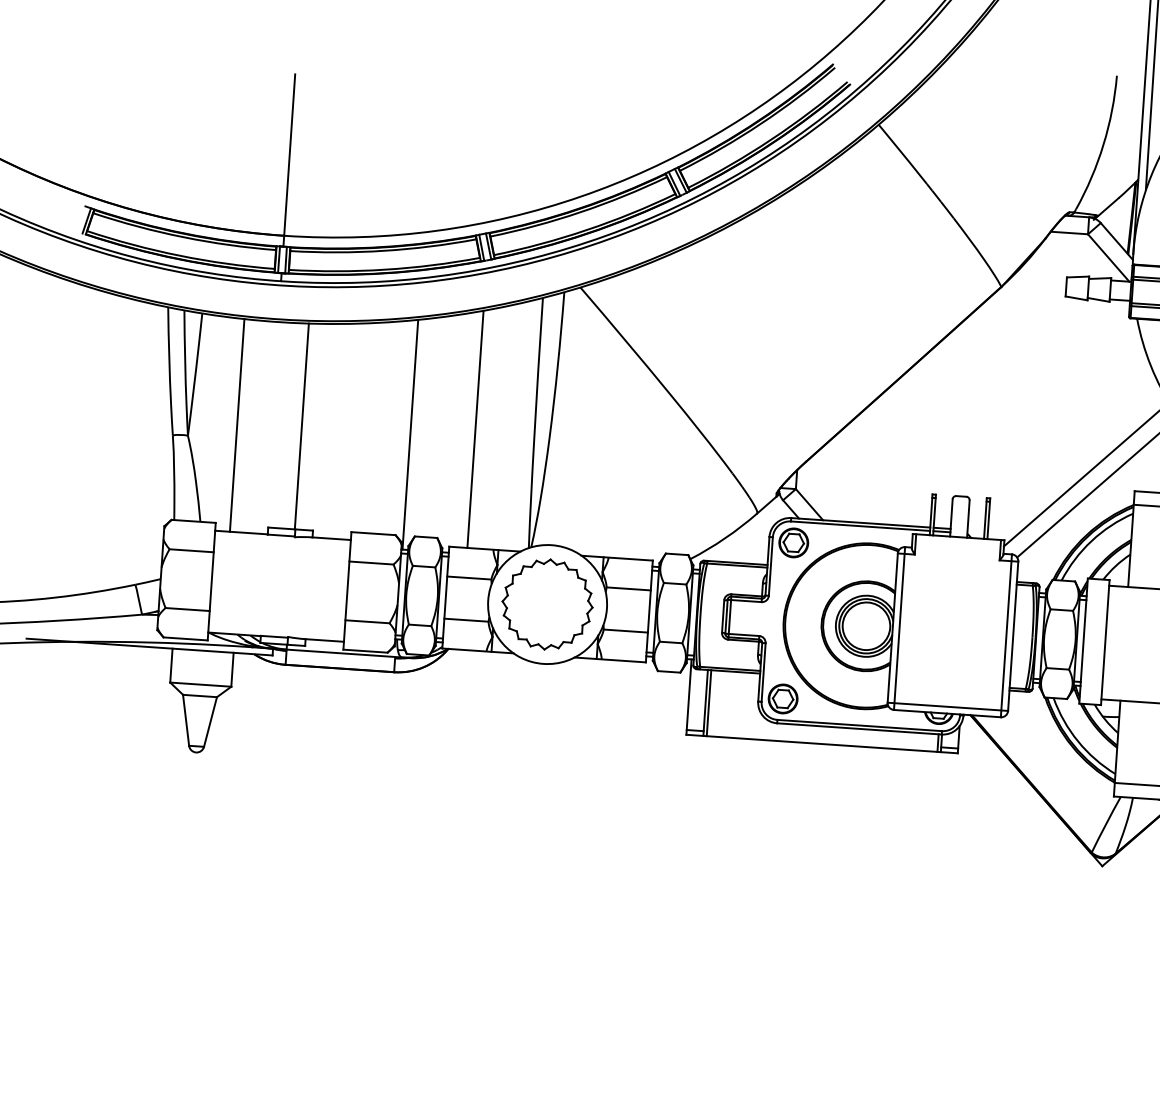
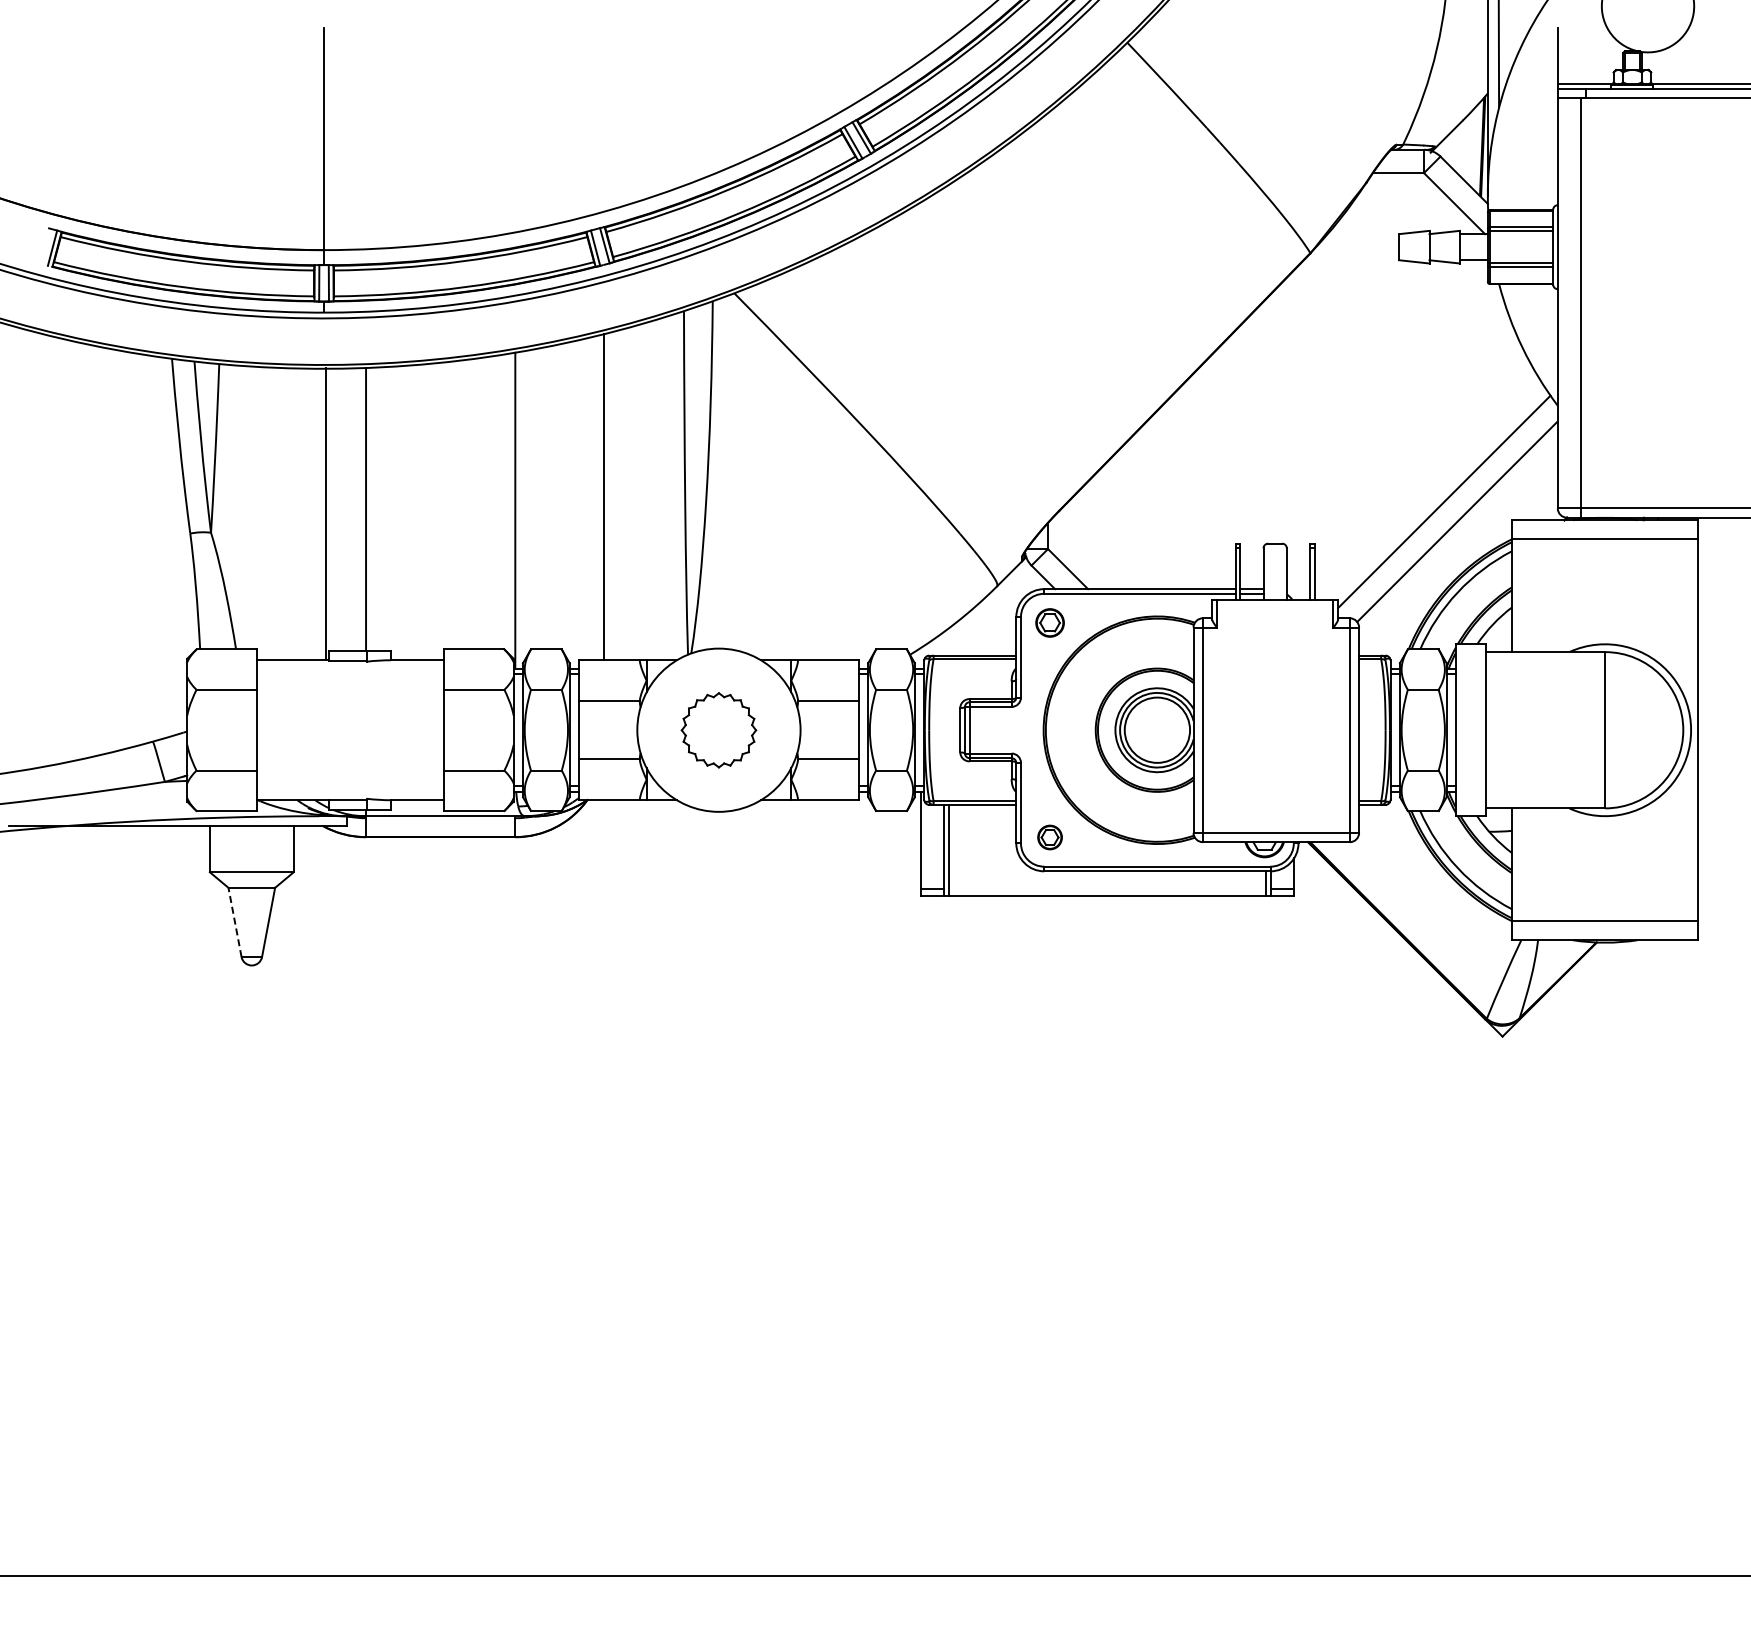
line: (237, 425) -> (326, 513), moved
part: (793, 542) -> (1049, 622), size x0.7
part: (547, 604) -> (718, 730), size x0.6
part: (782, 698) -> (1049, 837), size x0.6
line: (185, 719) -> (234, 921), solid -> dashed

